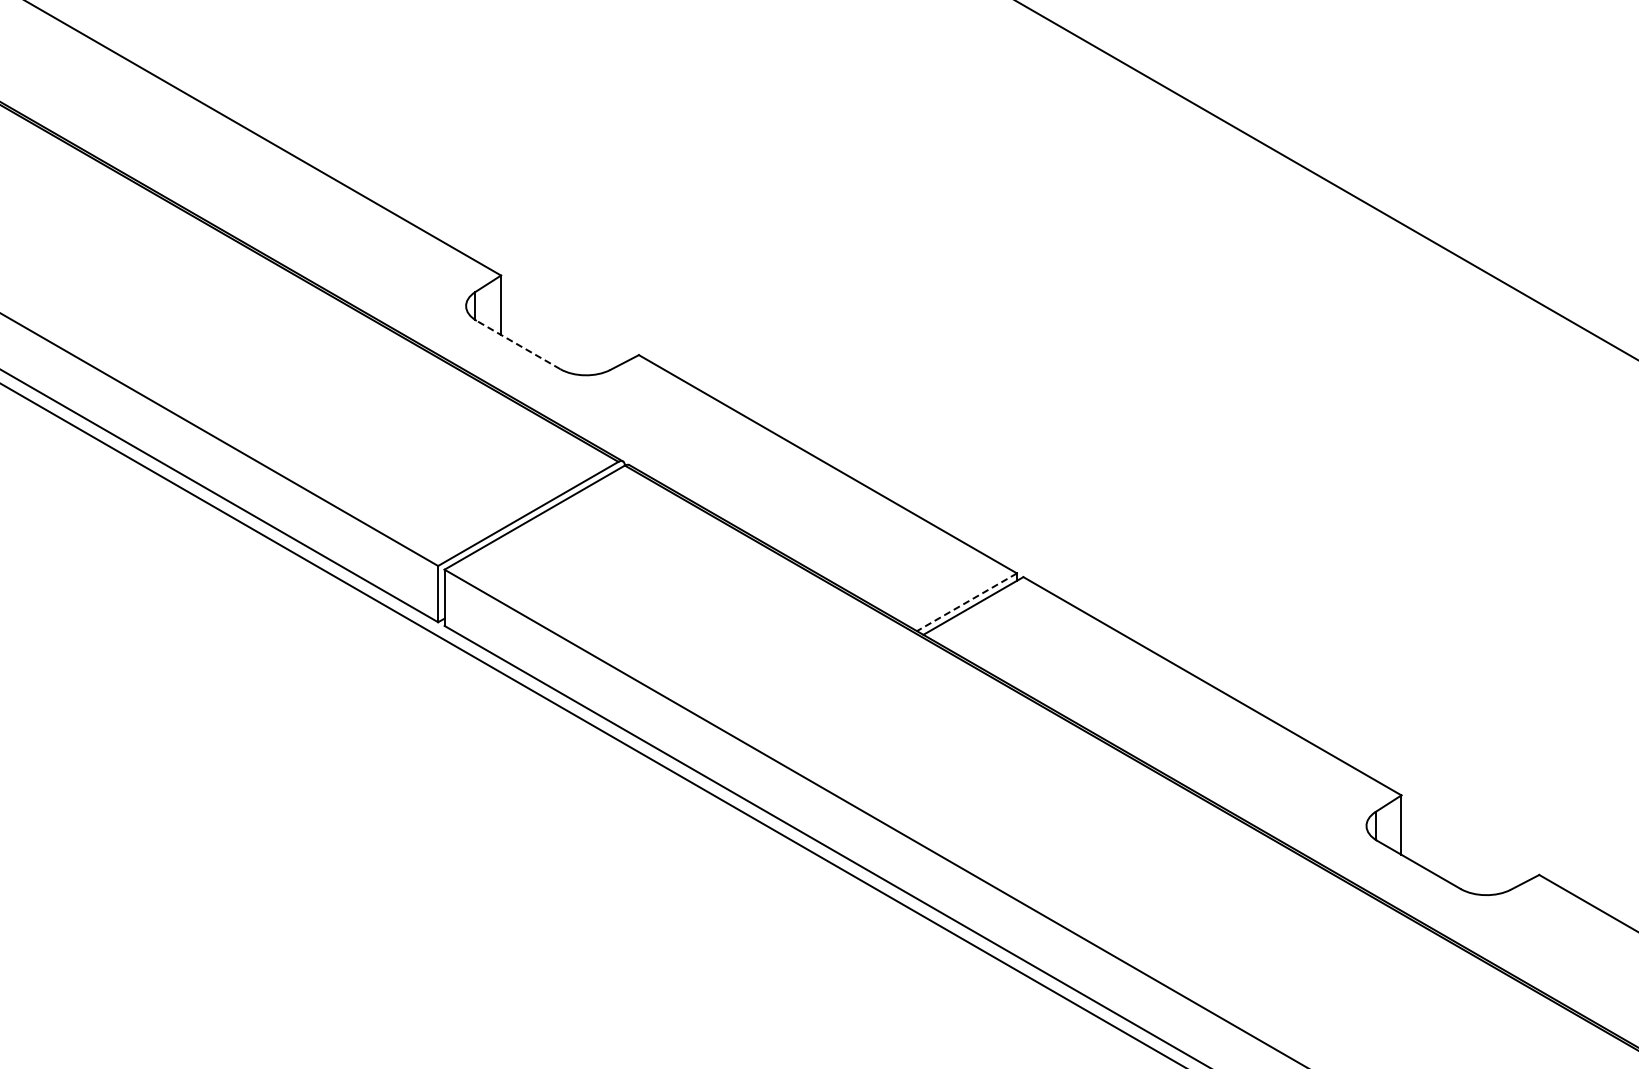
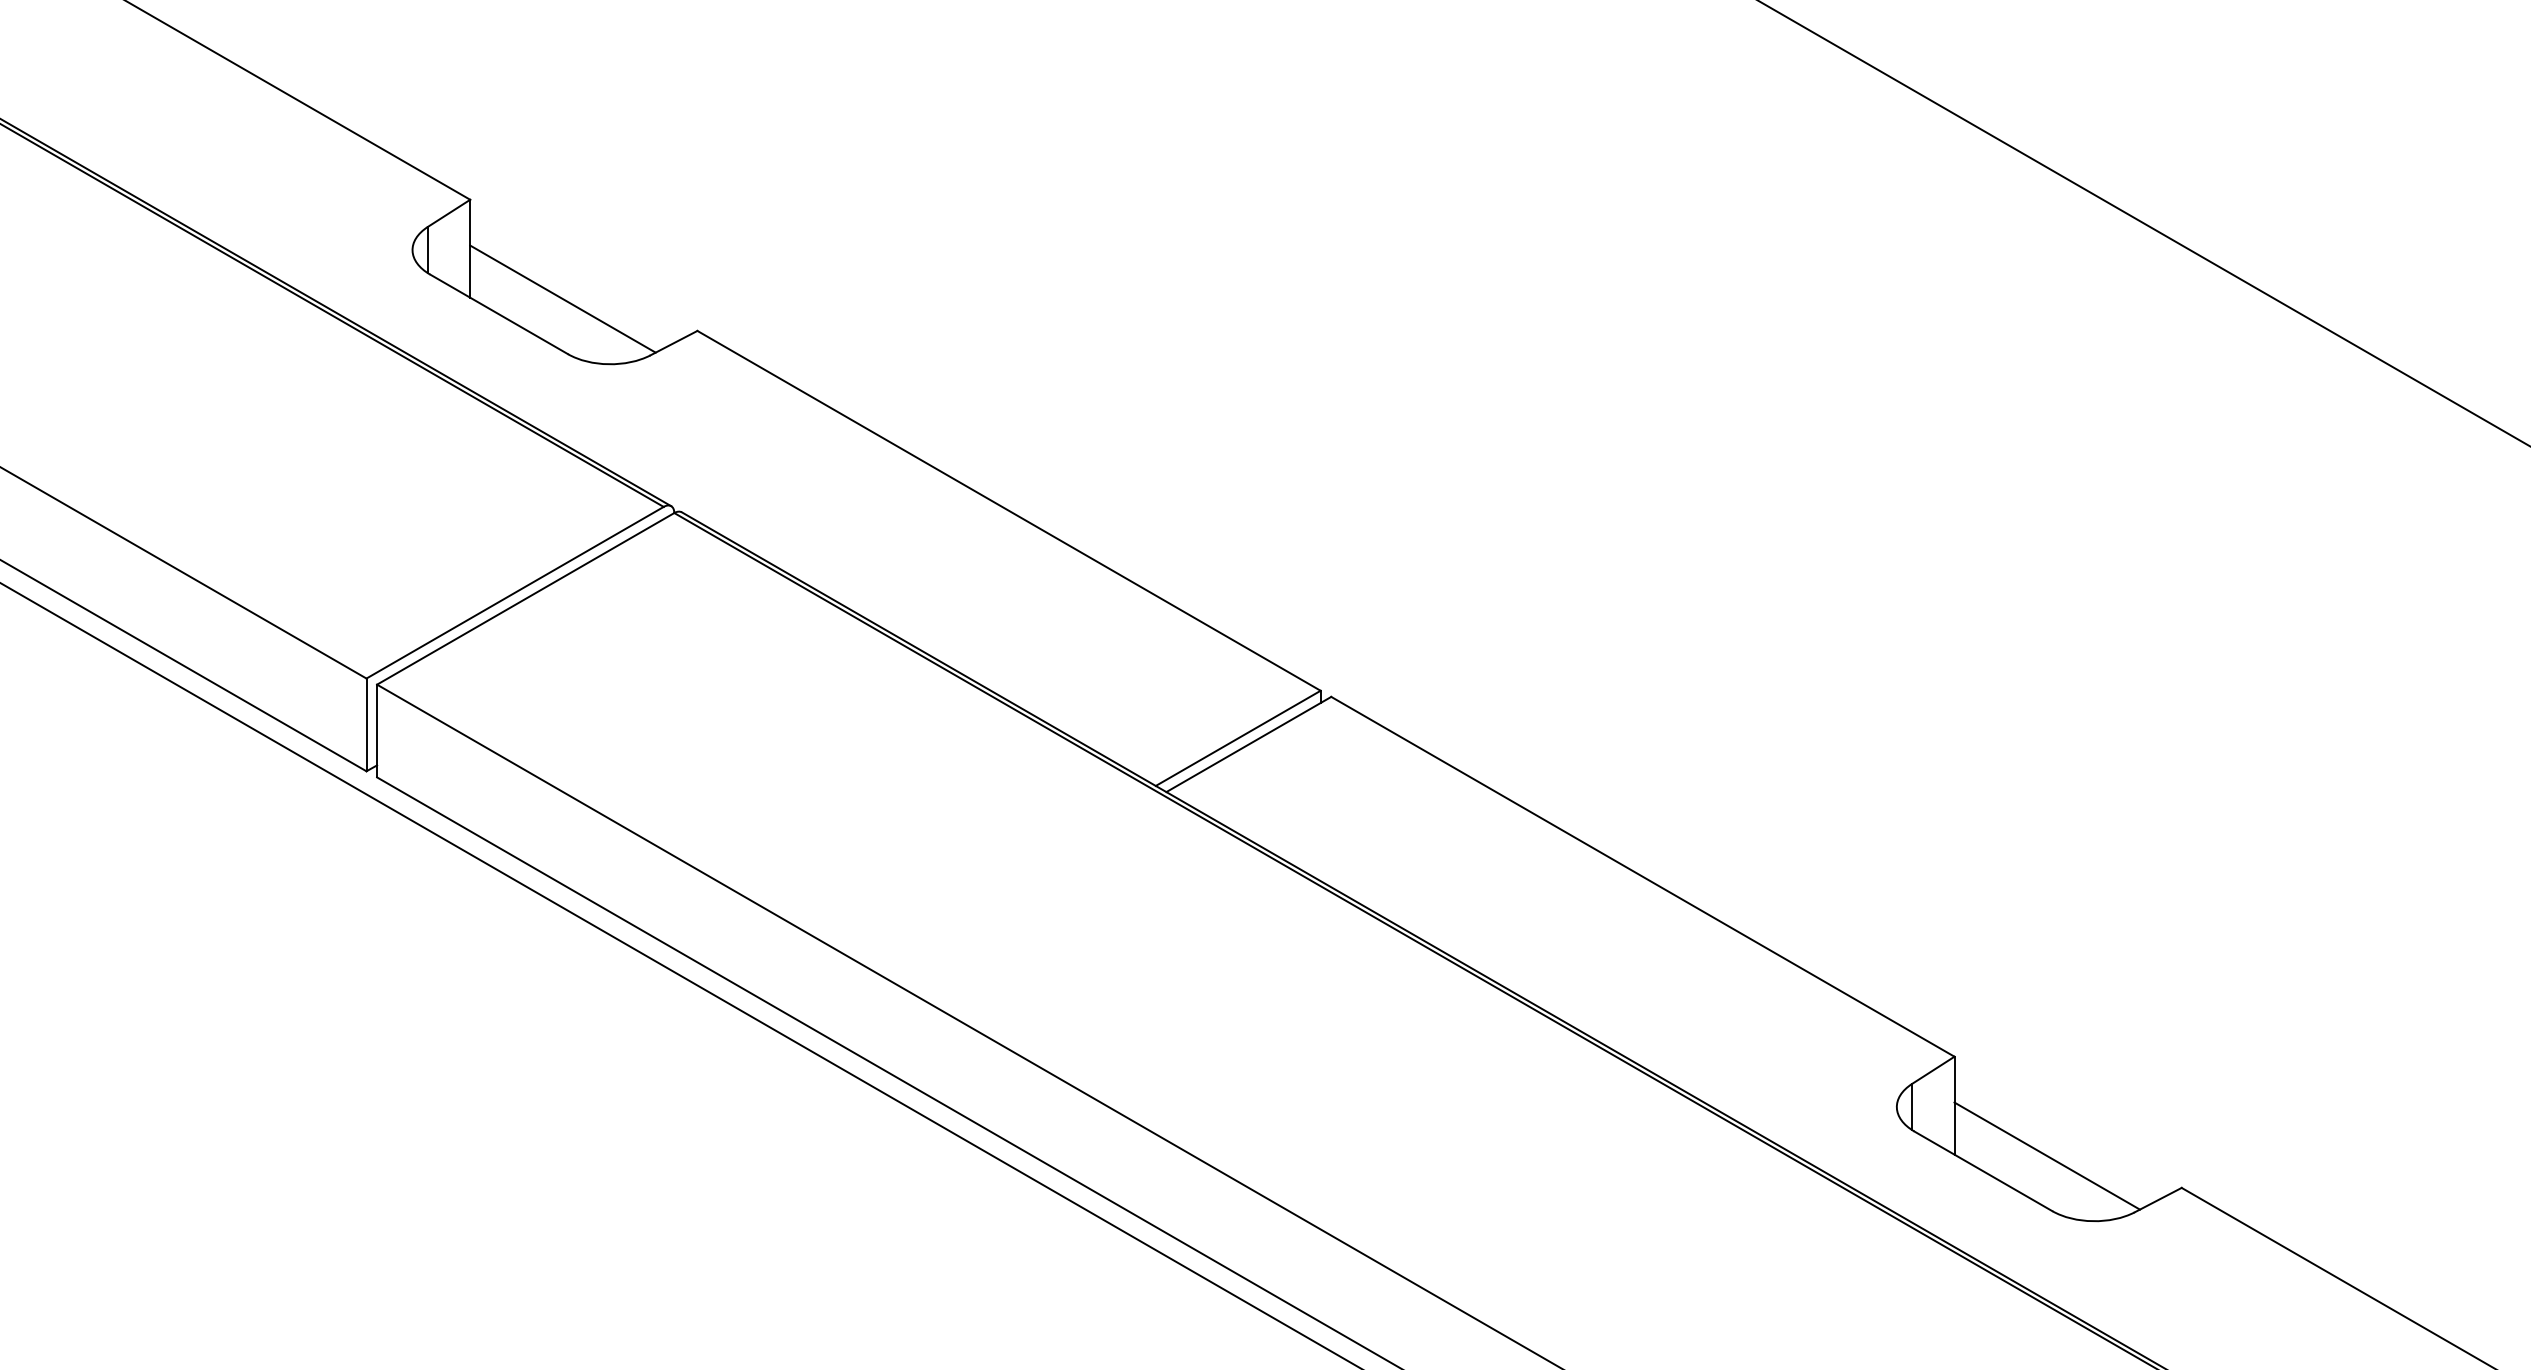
line: (557, 335) -> (563, 298), added
line: (518, 344) -> (498, 313), dashed -> solid
line: (966, 602) -> (1237, 738), dashed -> solid
line: (1457, 855) -> (2046, 1155), added

